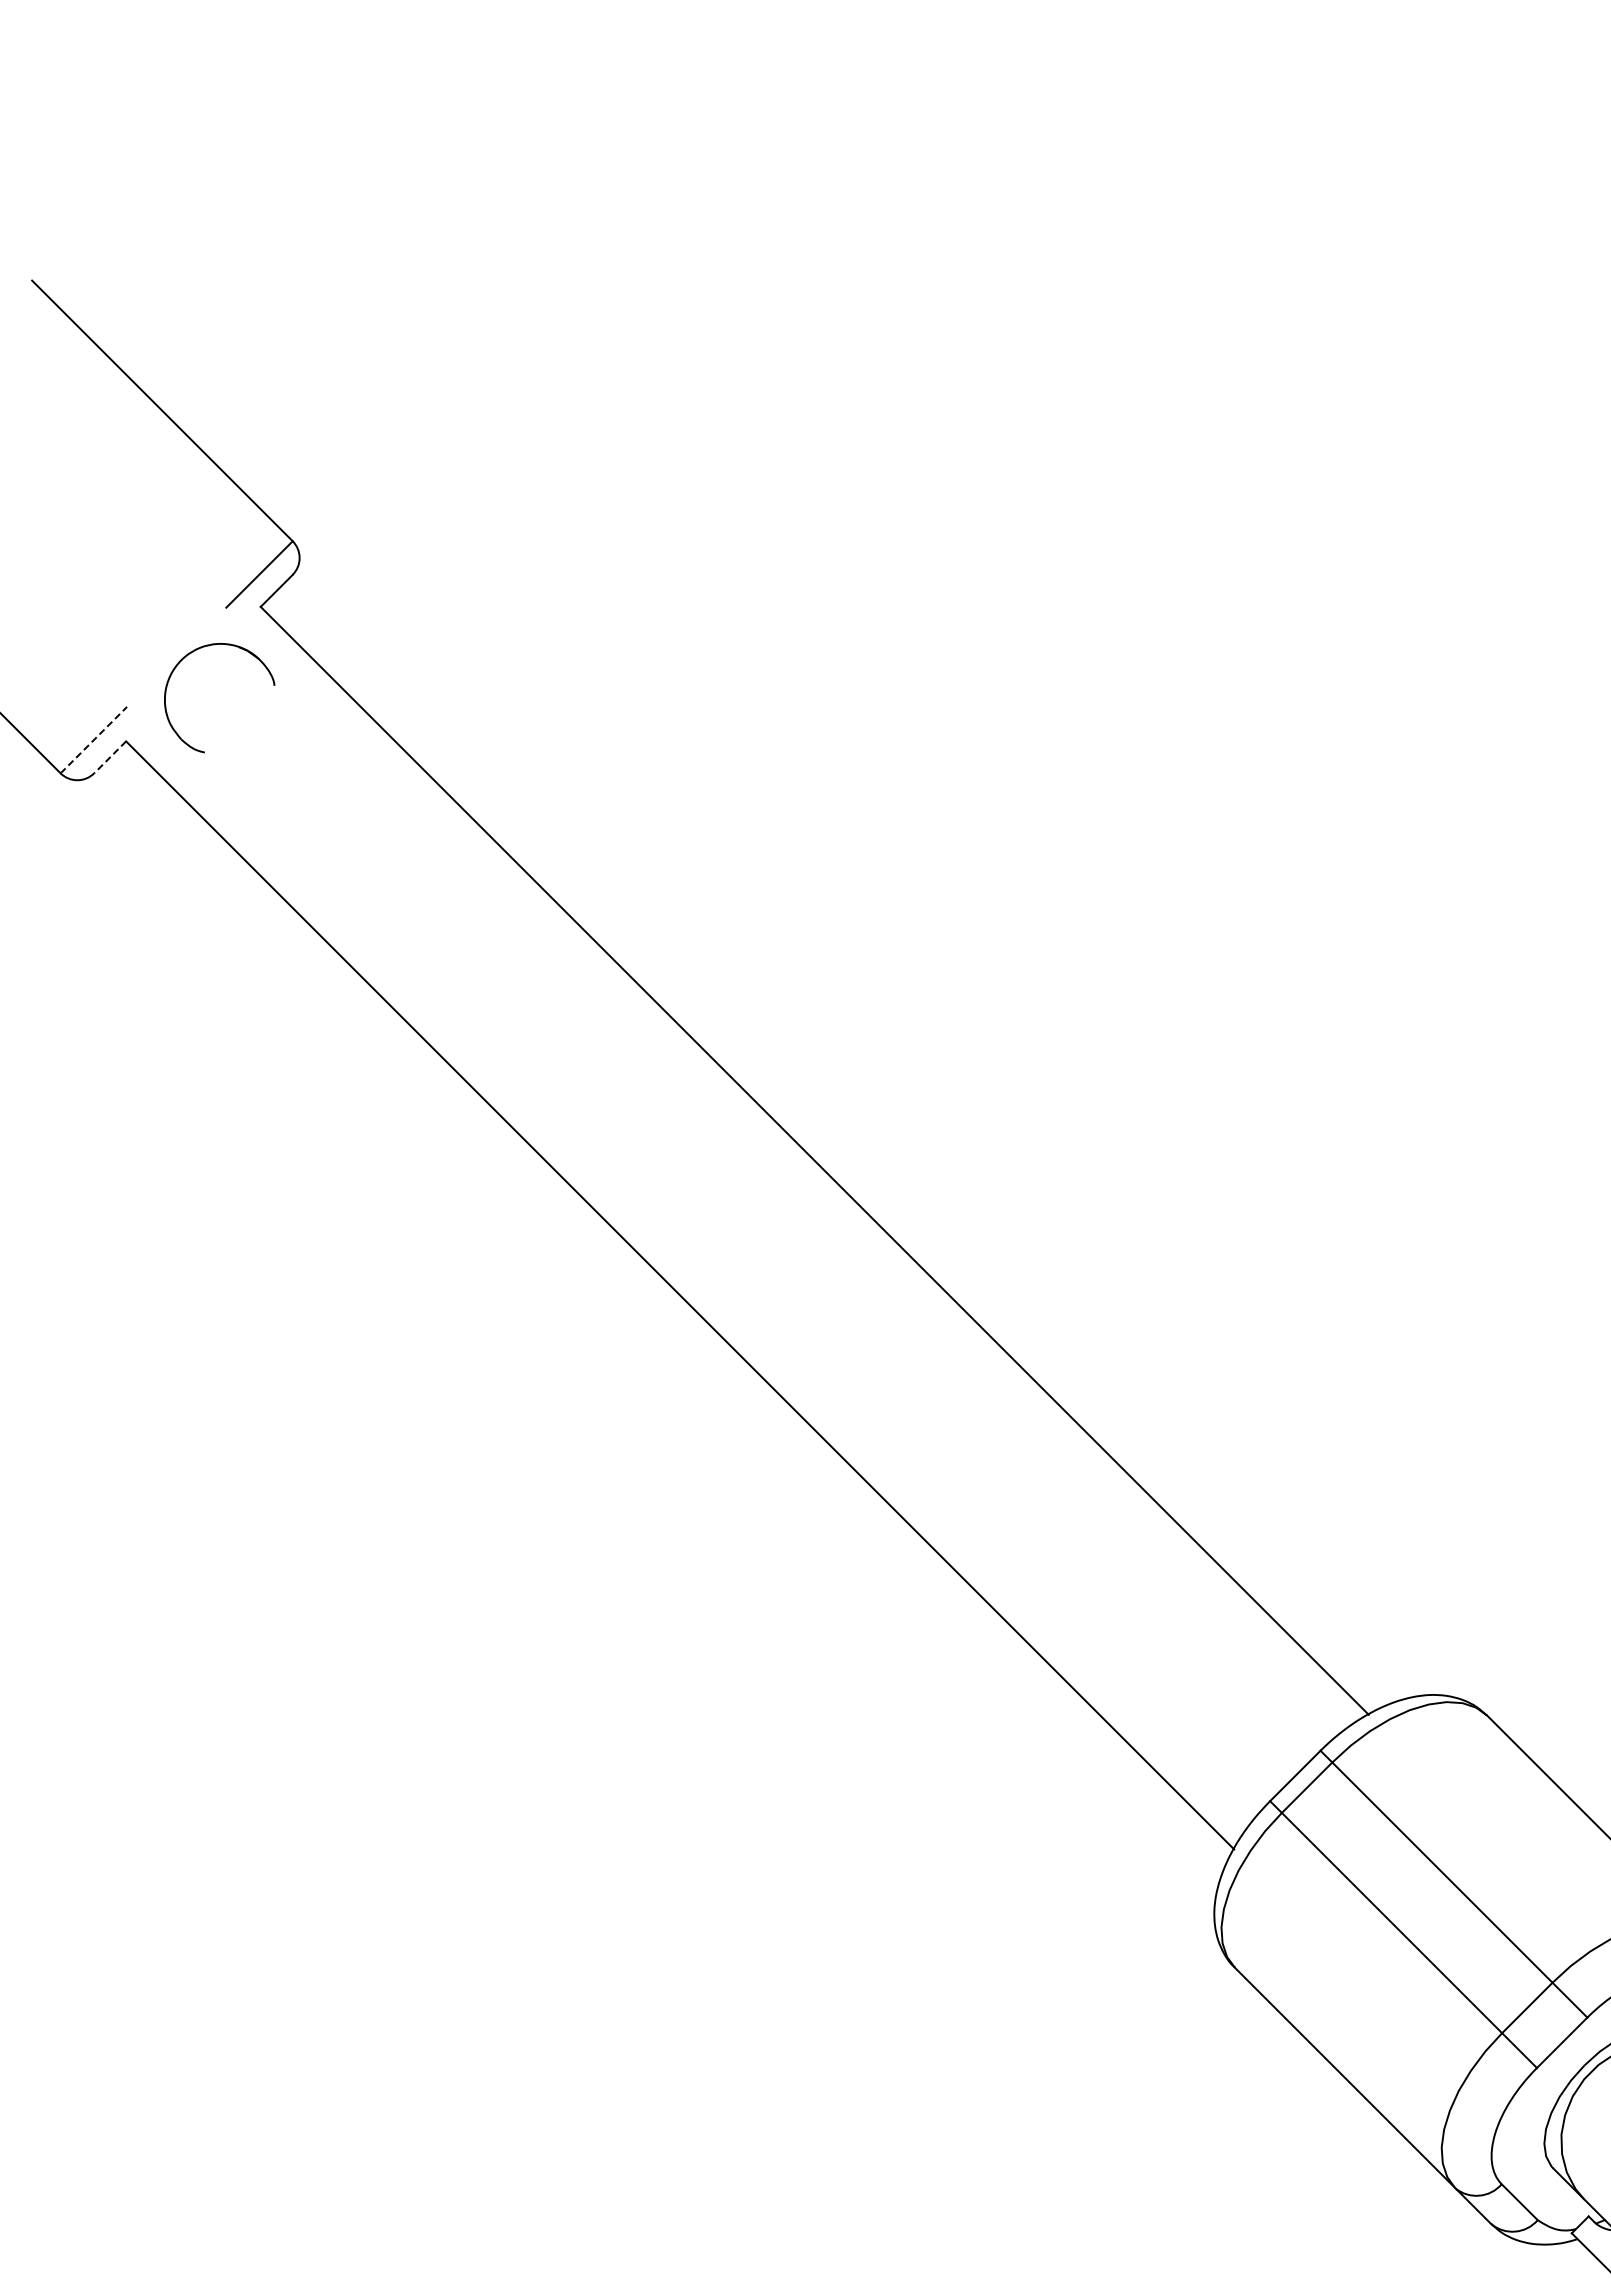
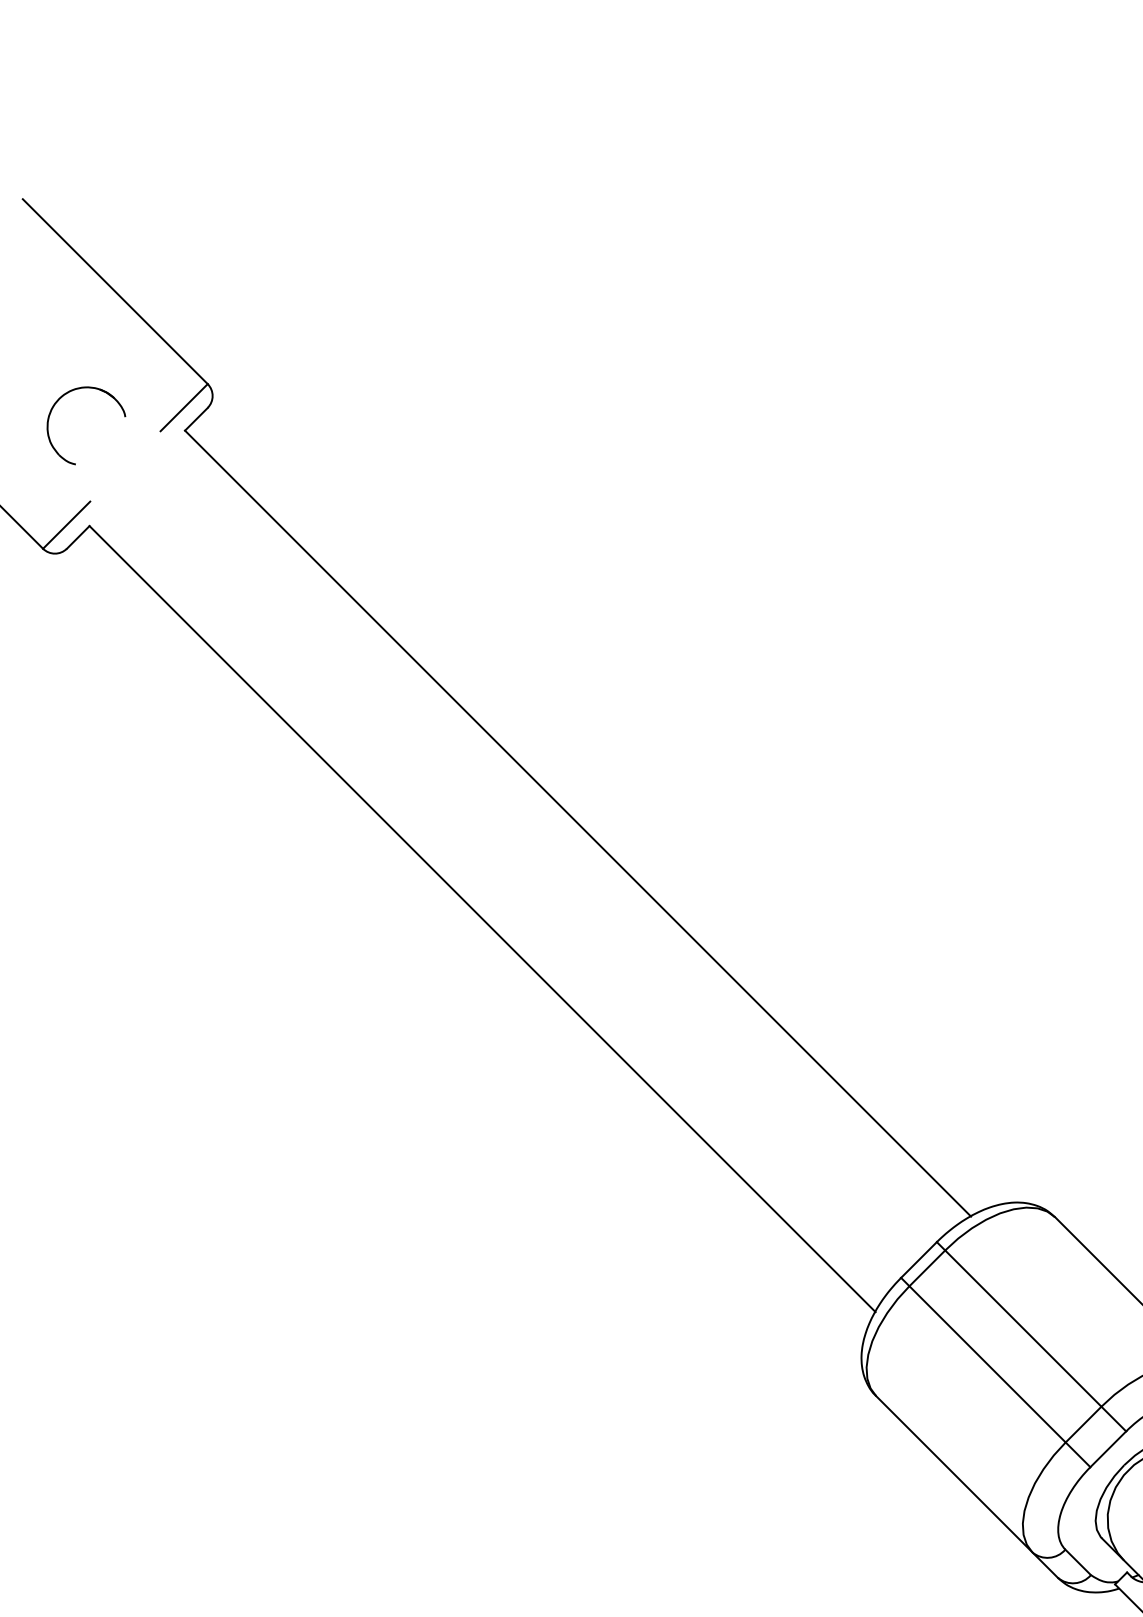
part: (172, 674) -> (52, 409), moved
line: (94, 739) -> (67, 524), dashed -> solid
line: (110, 757) -> (78, 537), dashed -> solid

